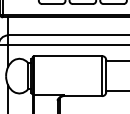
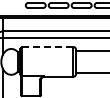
line: (69, 55) -> (48, 46), solid -> dashed

